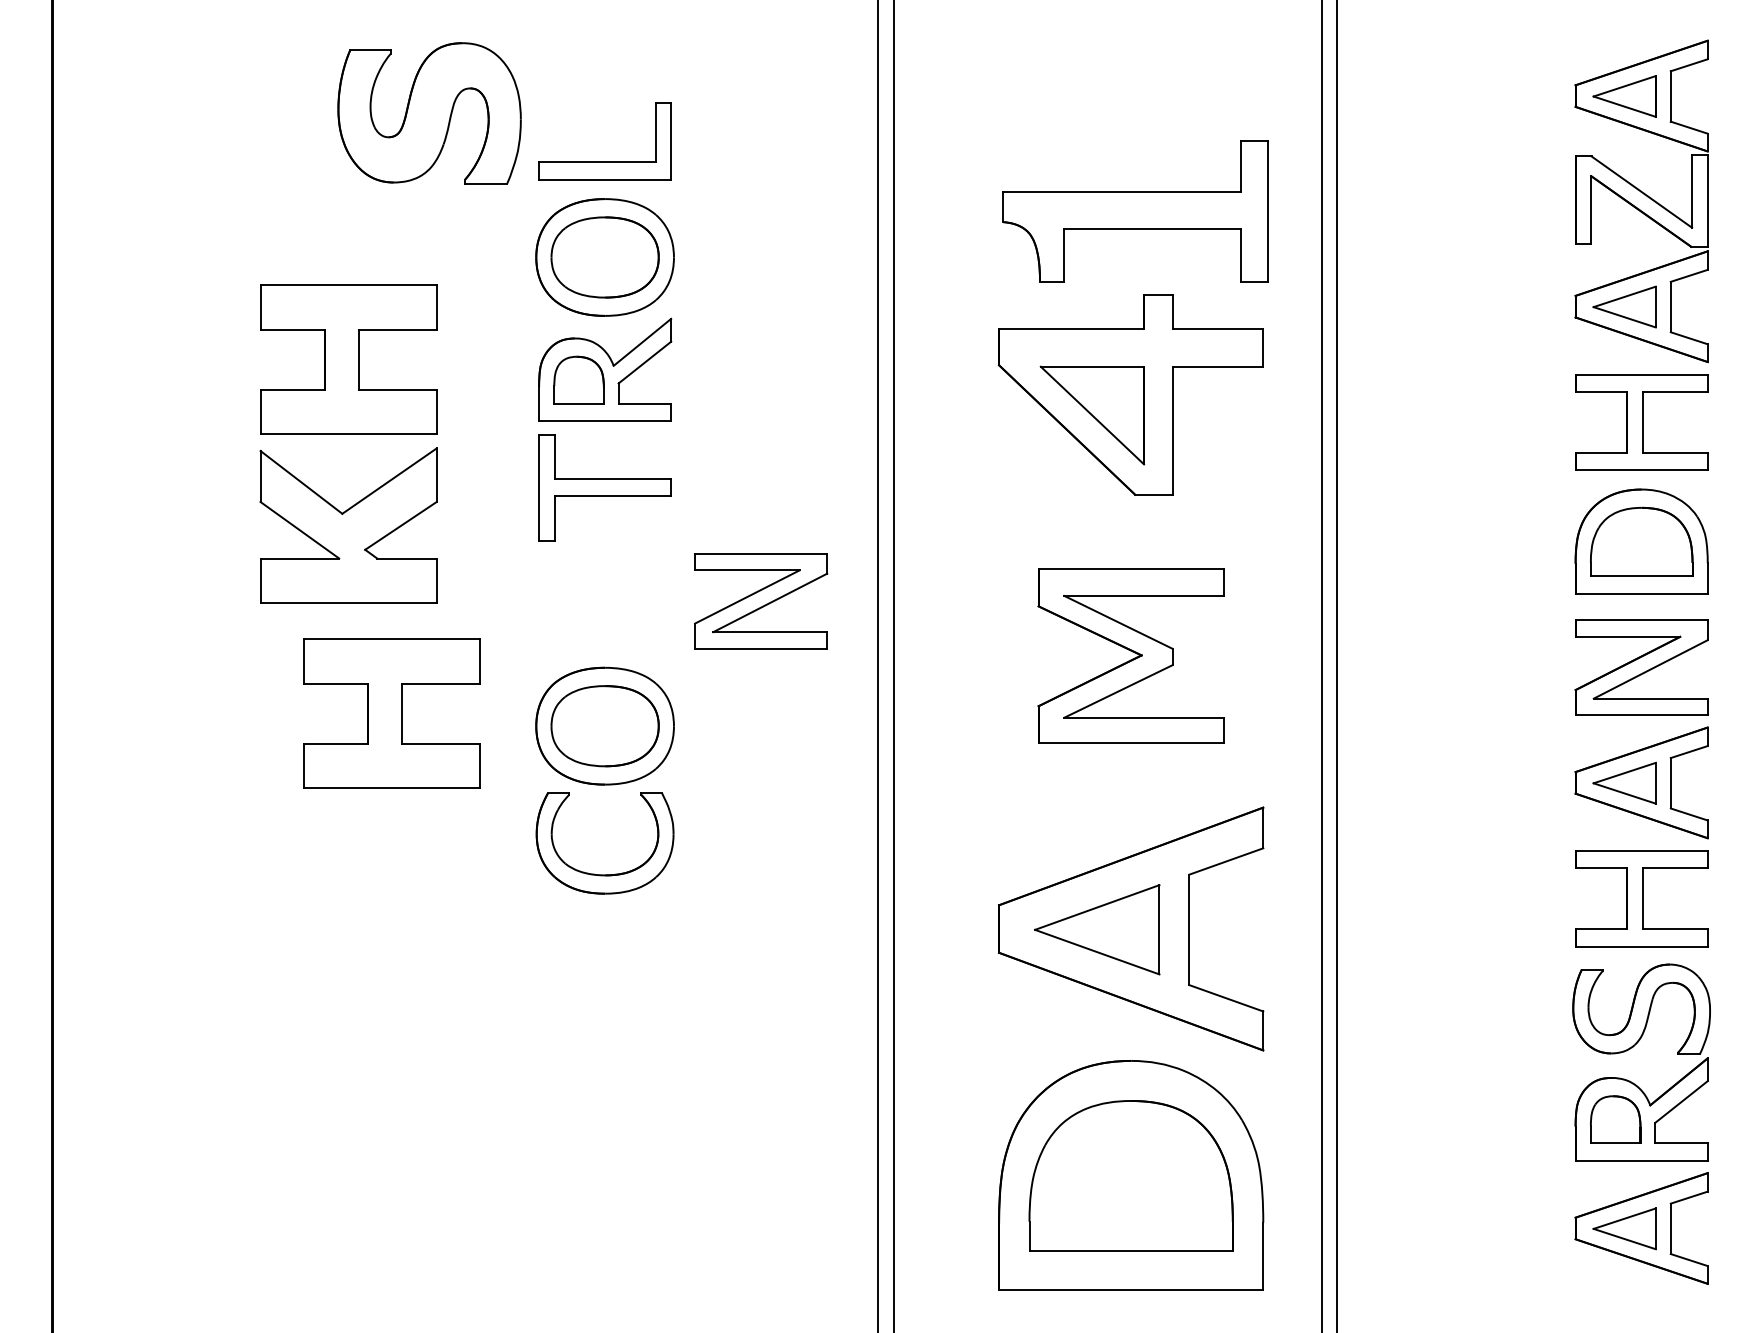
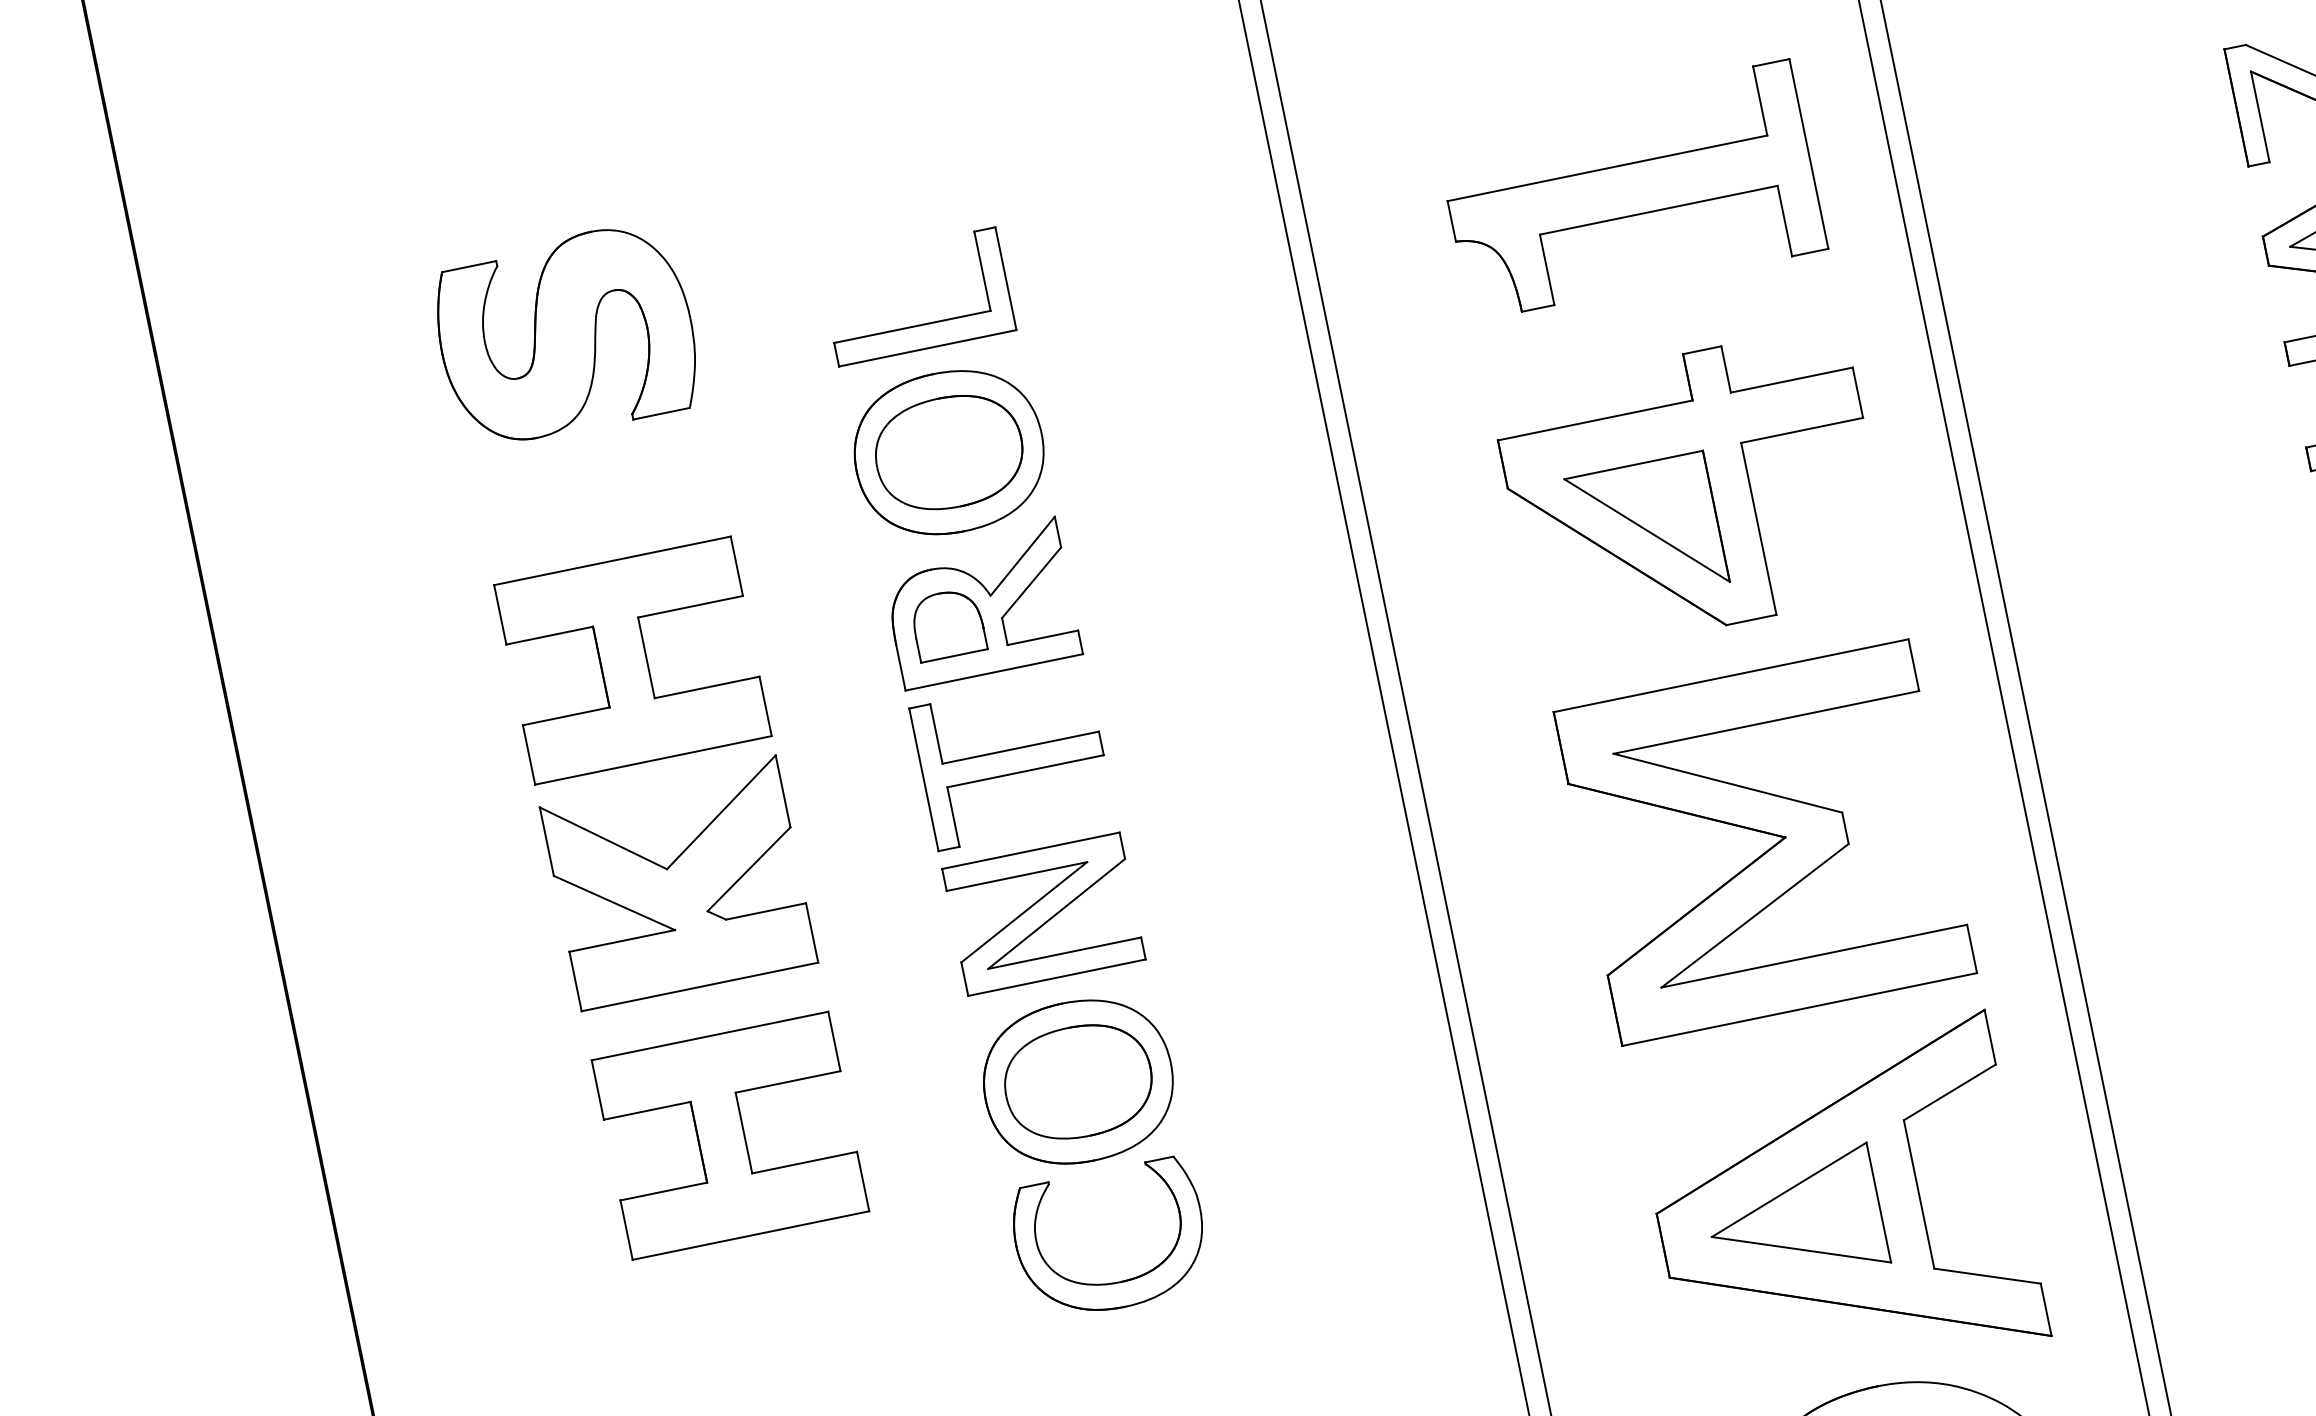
part: (429, 113) -> (566, 335), moved
part: (1135, 211) -> (1630, 190), moved
part: (761, 601) -> (1044, 914), moved
part: (1130, 655) -> (1764, 842), size x1.43
part: (391, 713) -> (730, 1135), moved

